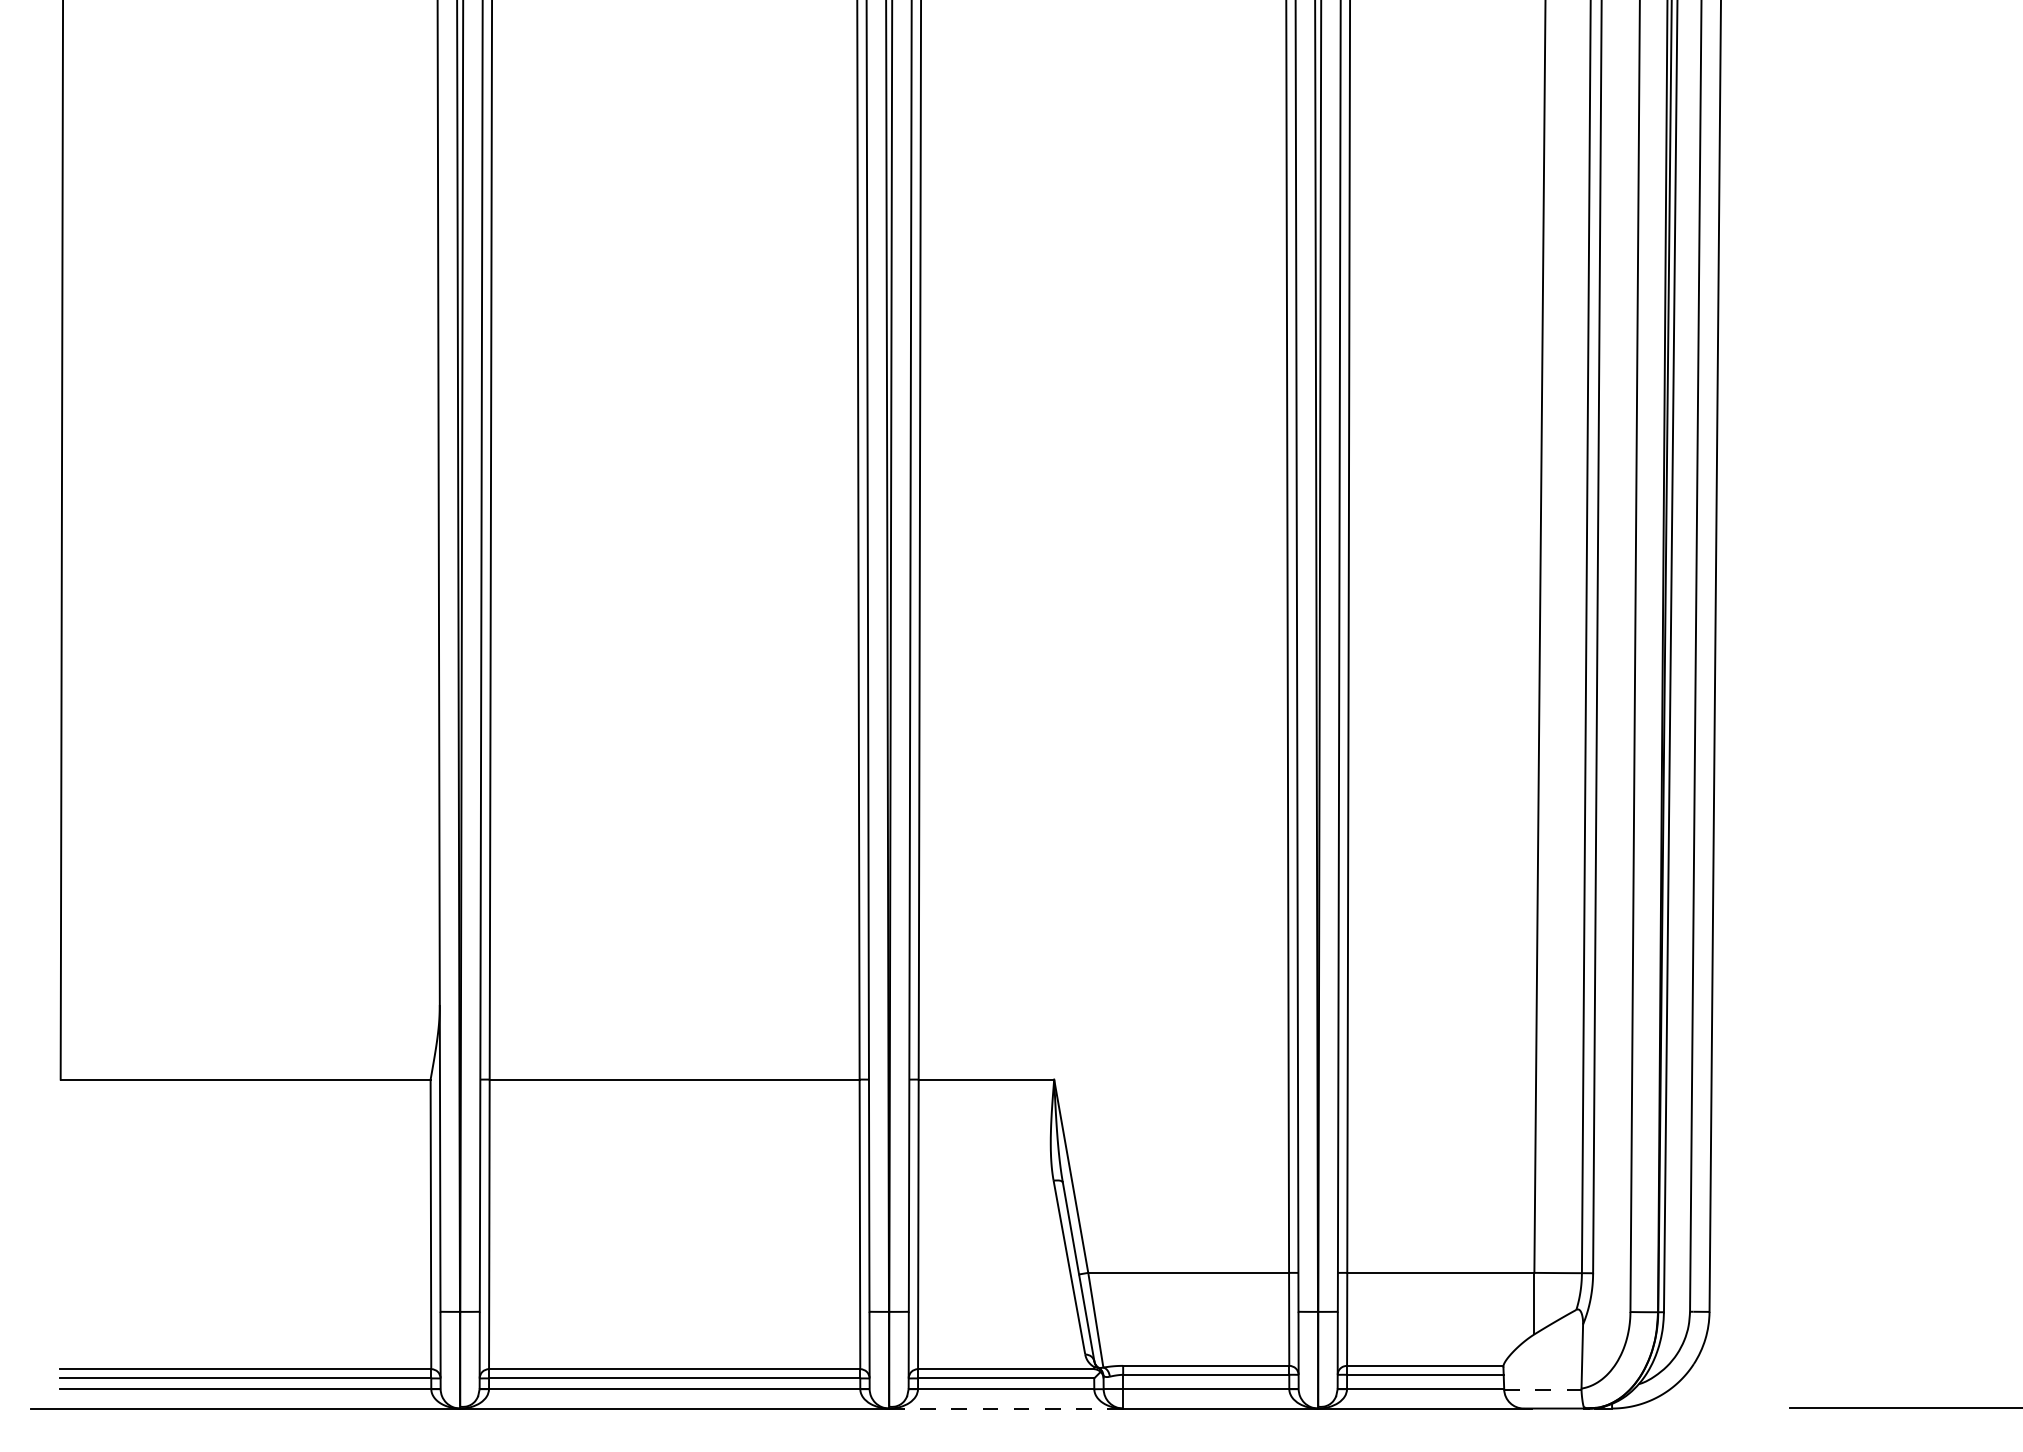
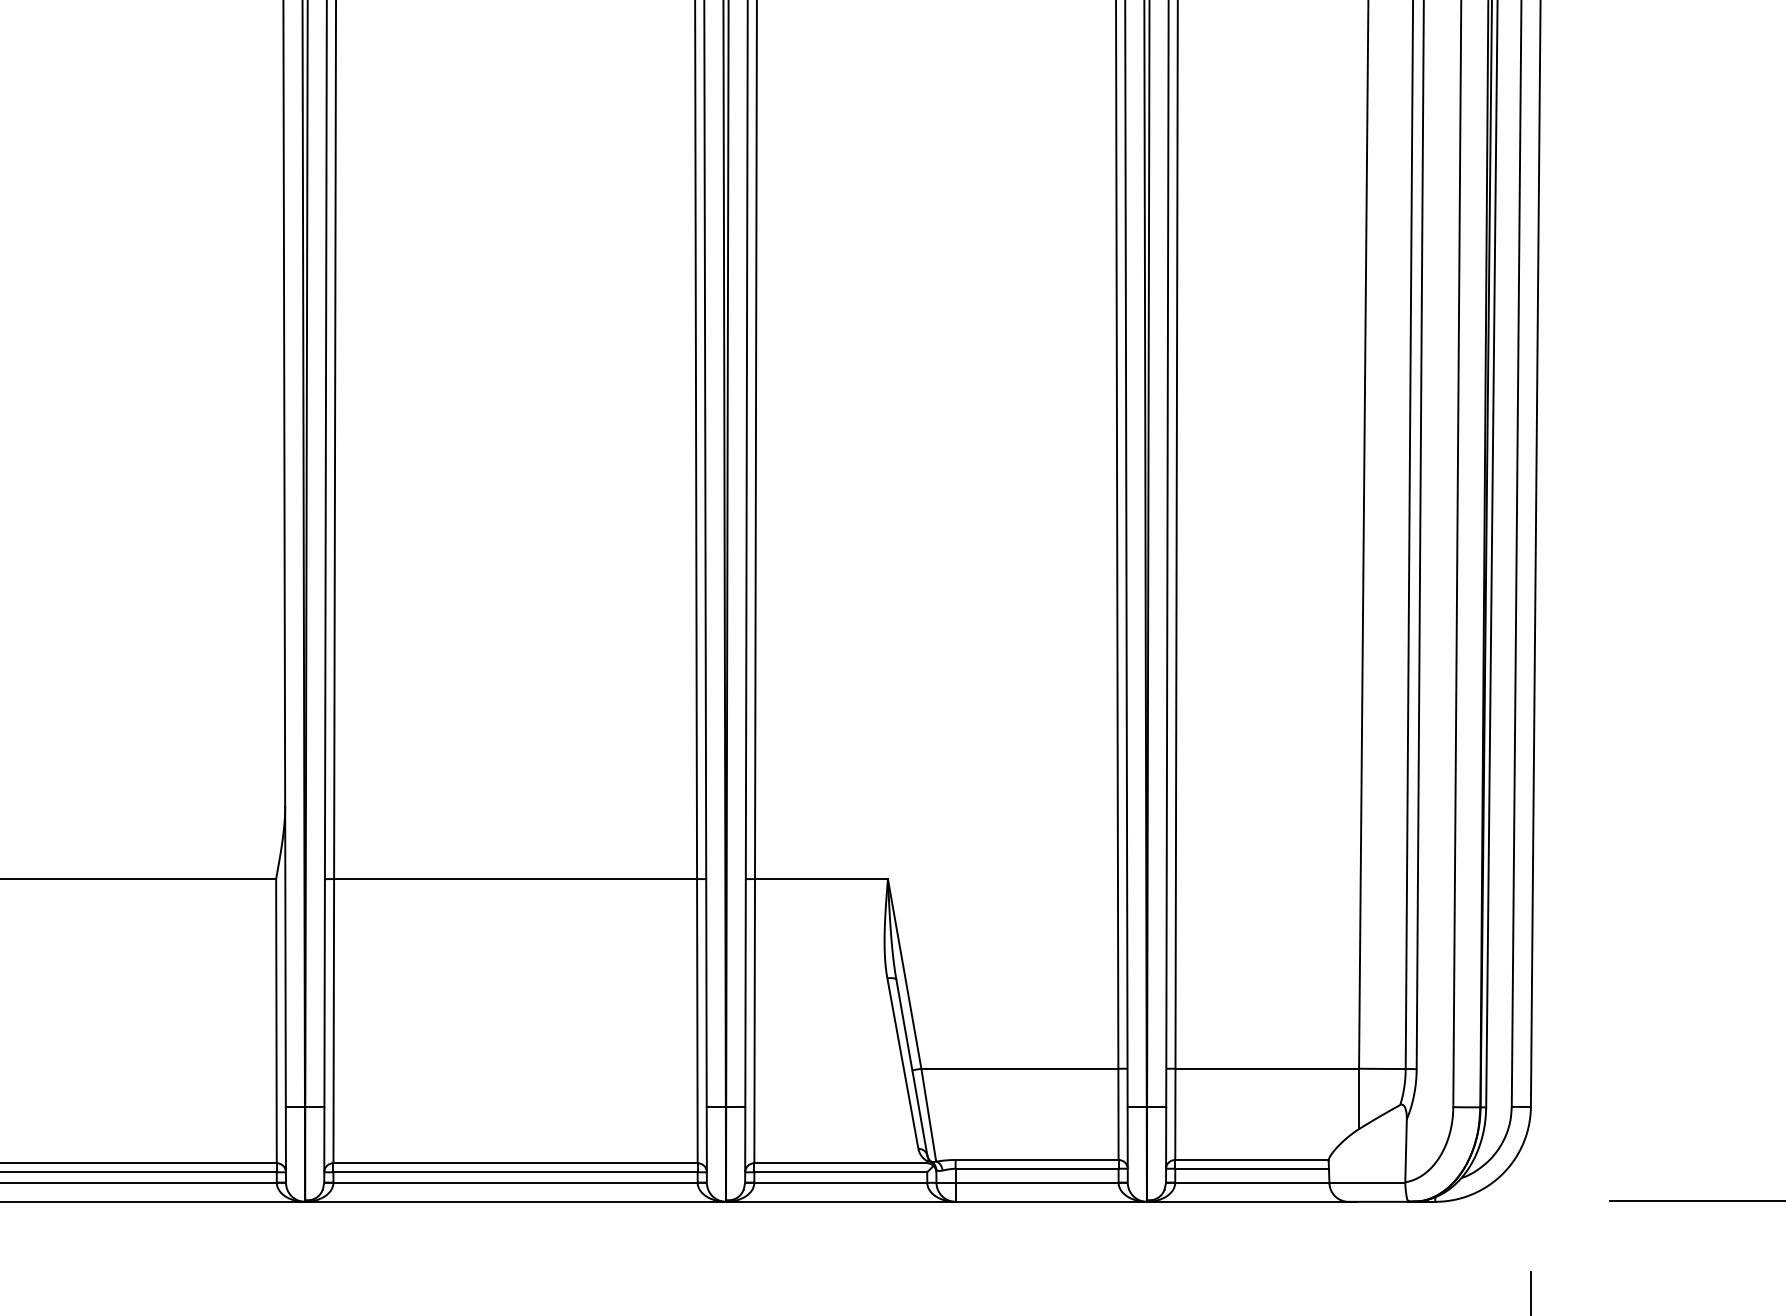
line: (1542, 1389) -> (1367, 1183), dashed -> solid
line: (1006, 1408) -> (841, 1201), dashed -> solid

